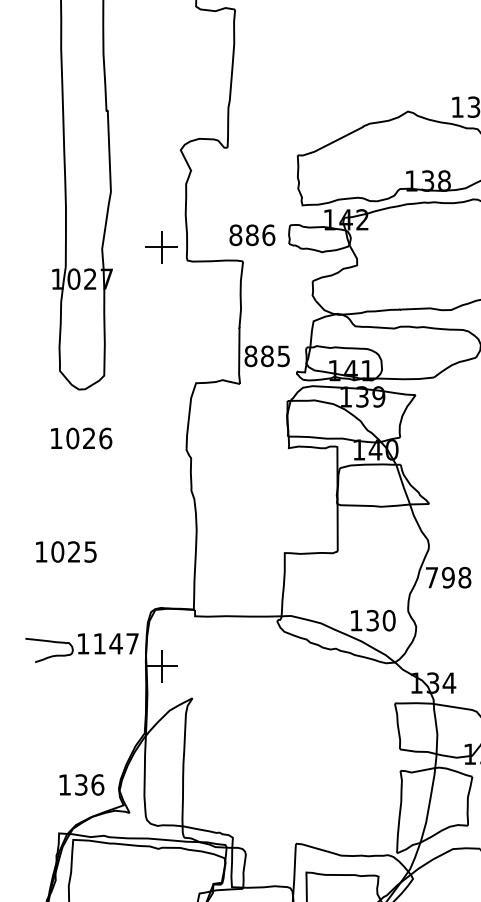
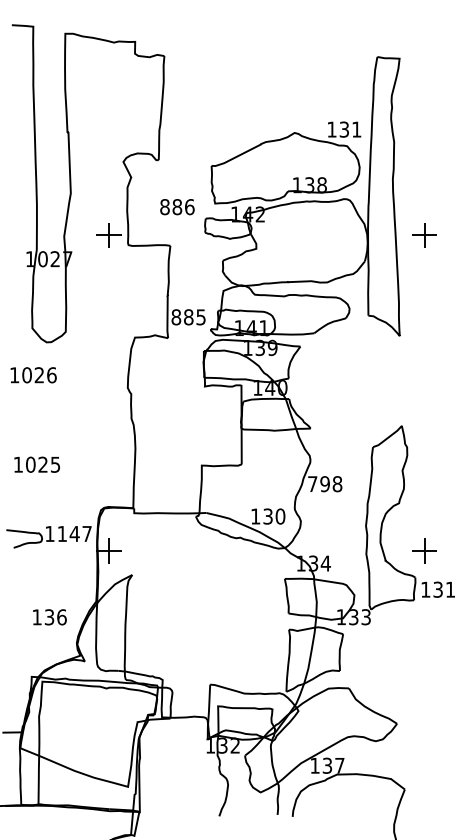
text: (252, 235) -> (177, 207), moved
text: (81, 438) -> (33, 375), moved
text: (81, 785) -> (49, 617), moved

